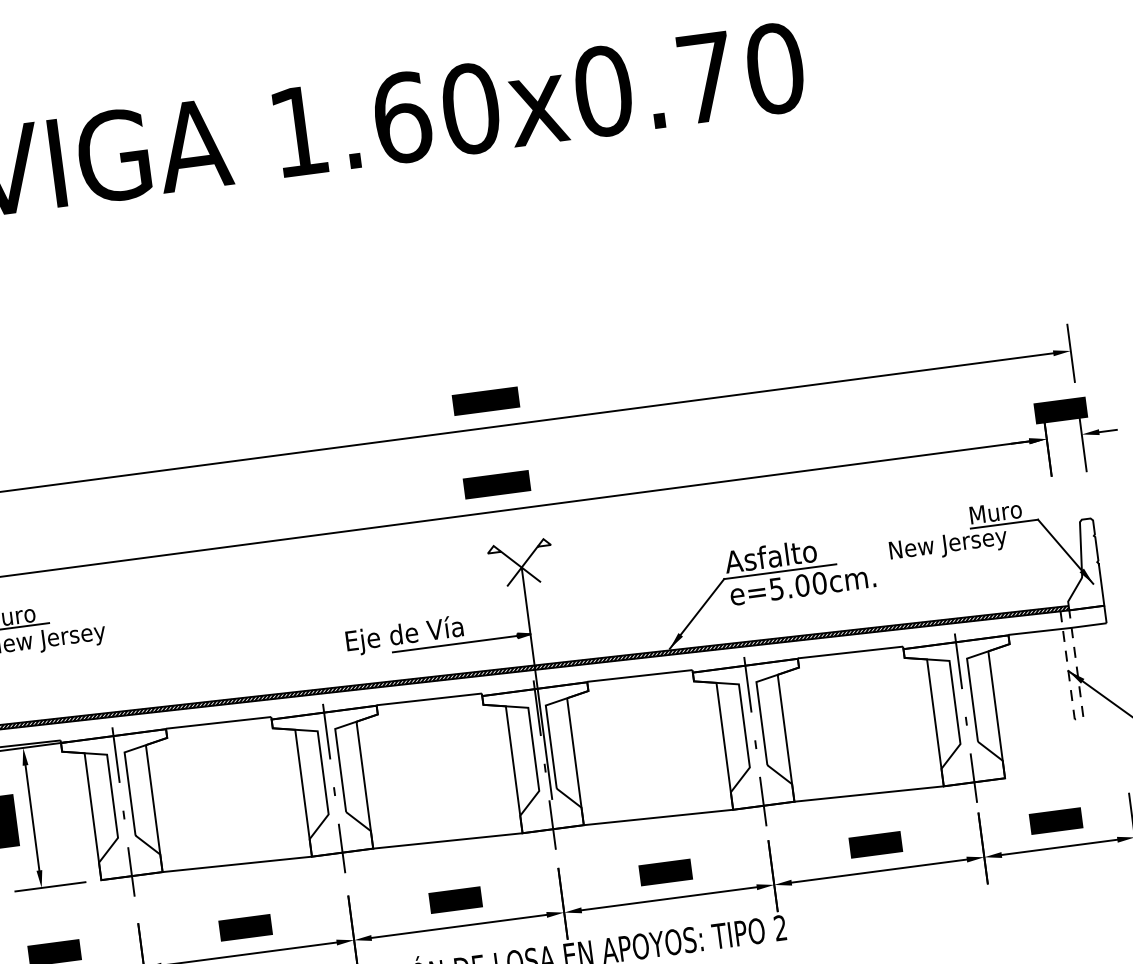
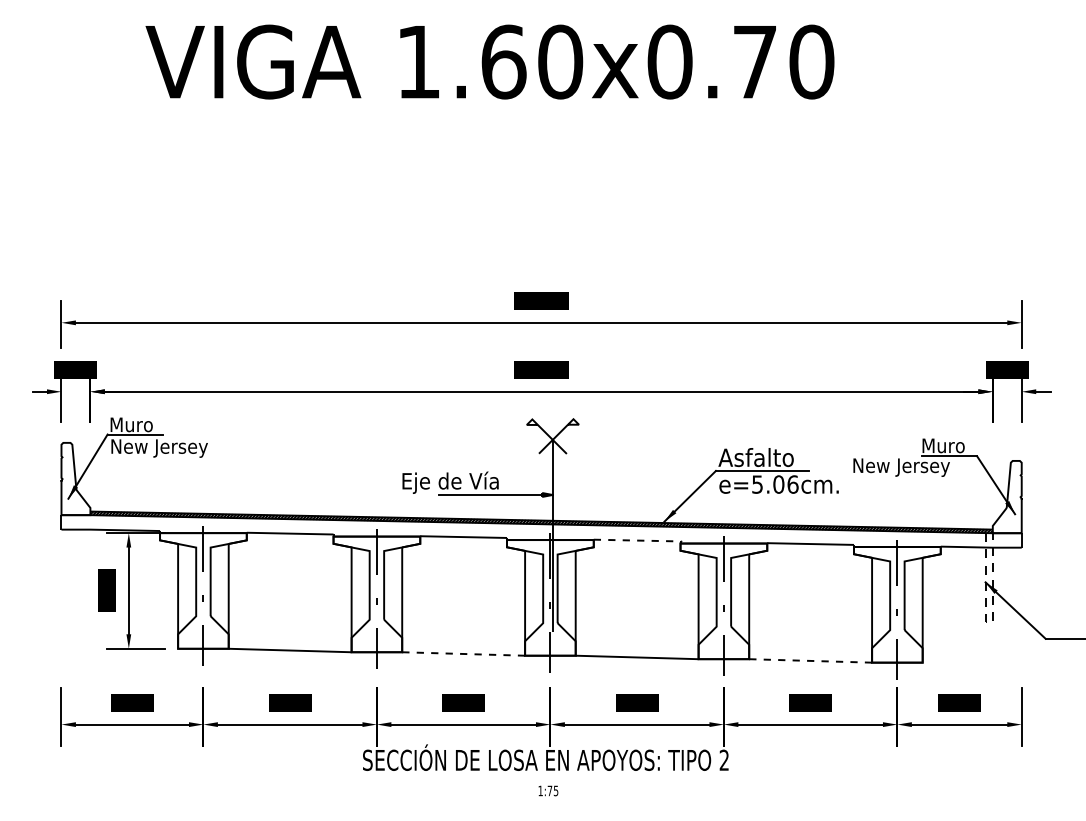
text: (819, 583) -> (792, 484), e=5.00cm. -> e=5.06cm.
line: (640, 675) -> (637, 540), solid -> dashed
line: (868, 793) -> (810, 660), solid -> dashed
line: (447, 840) -> (463, 653), solid -> dashed

